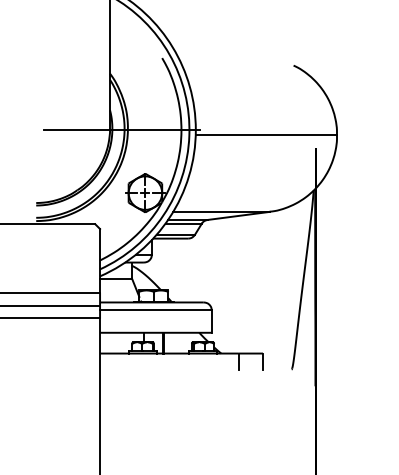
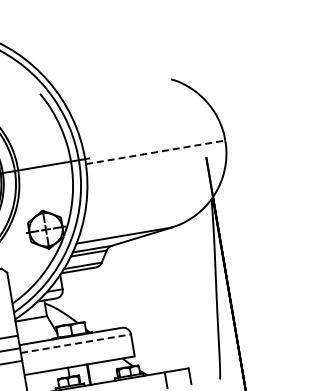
line: (266, 135) -> (155, 152), solid -> dashed
line: (155, 310) -> (75, 343), solid -> dashed

